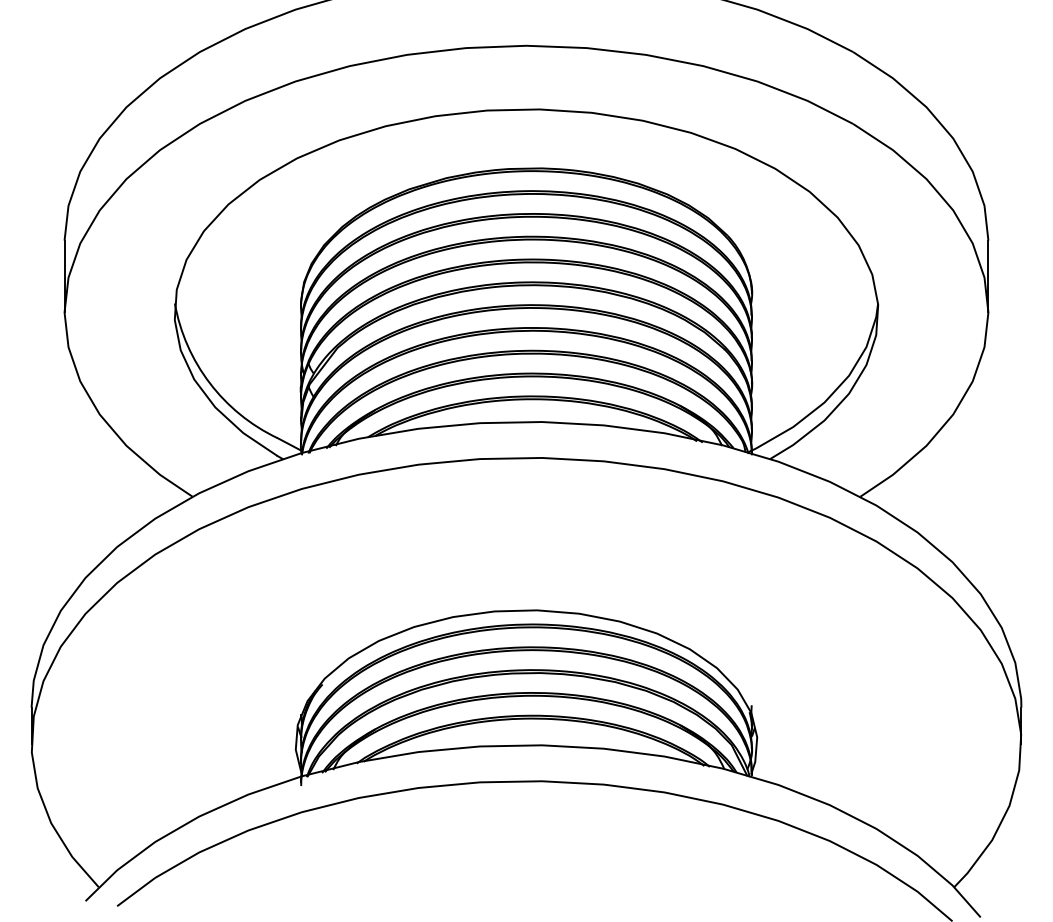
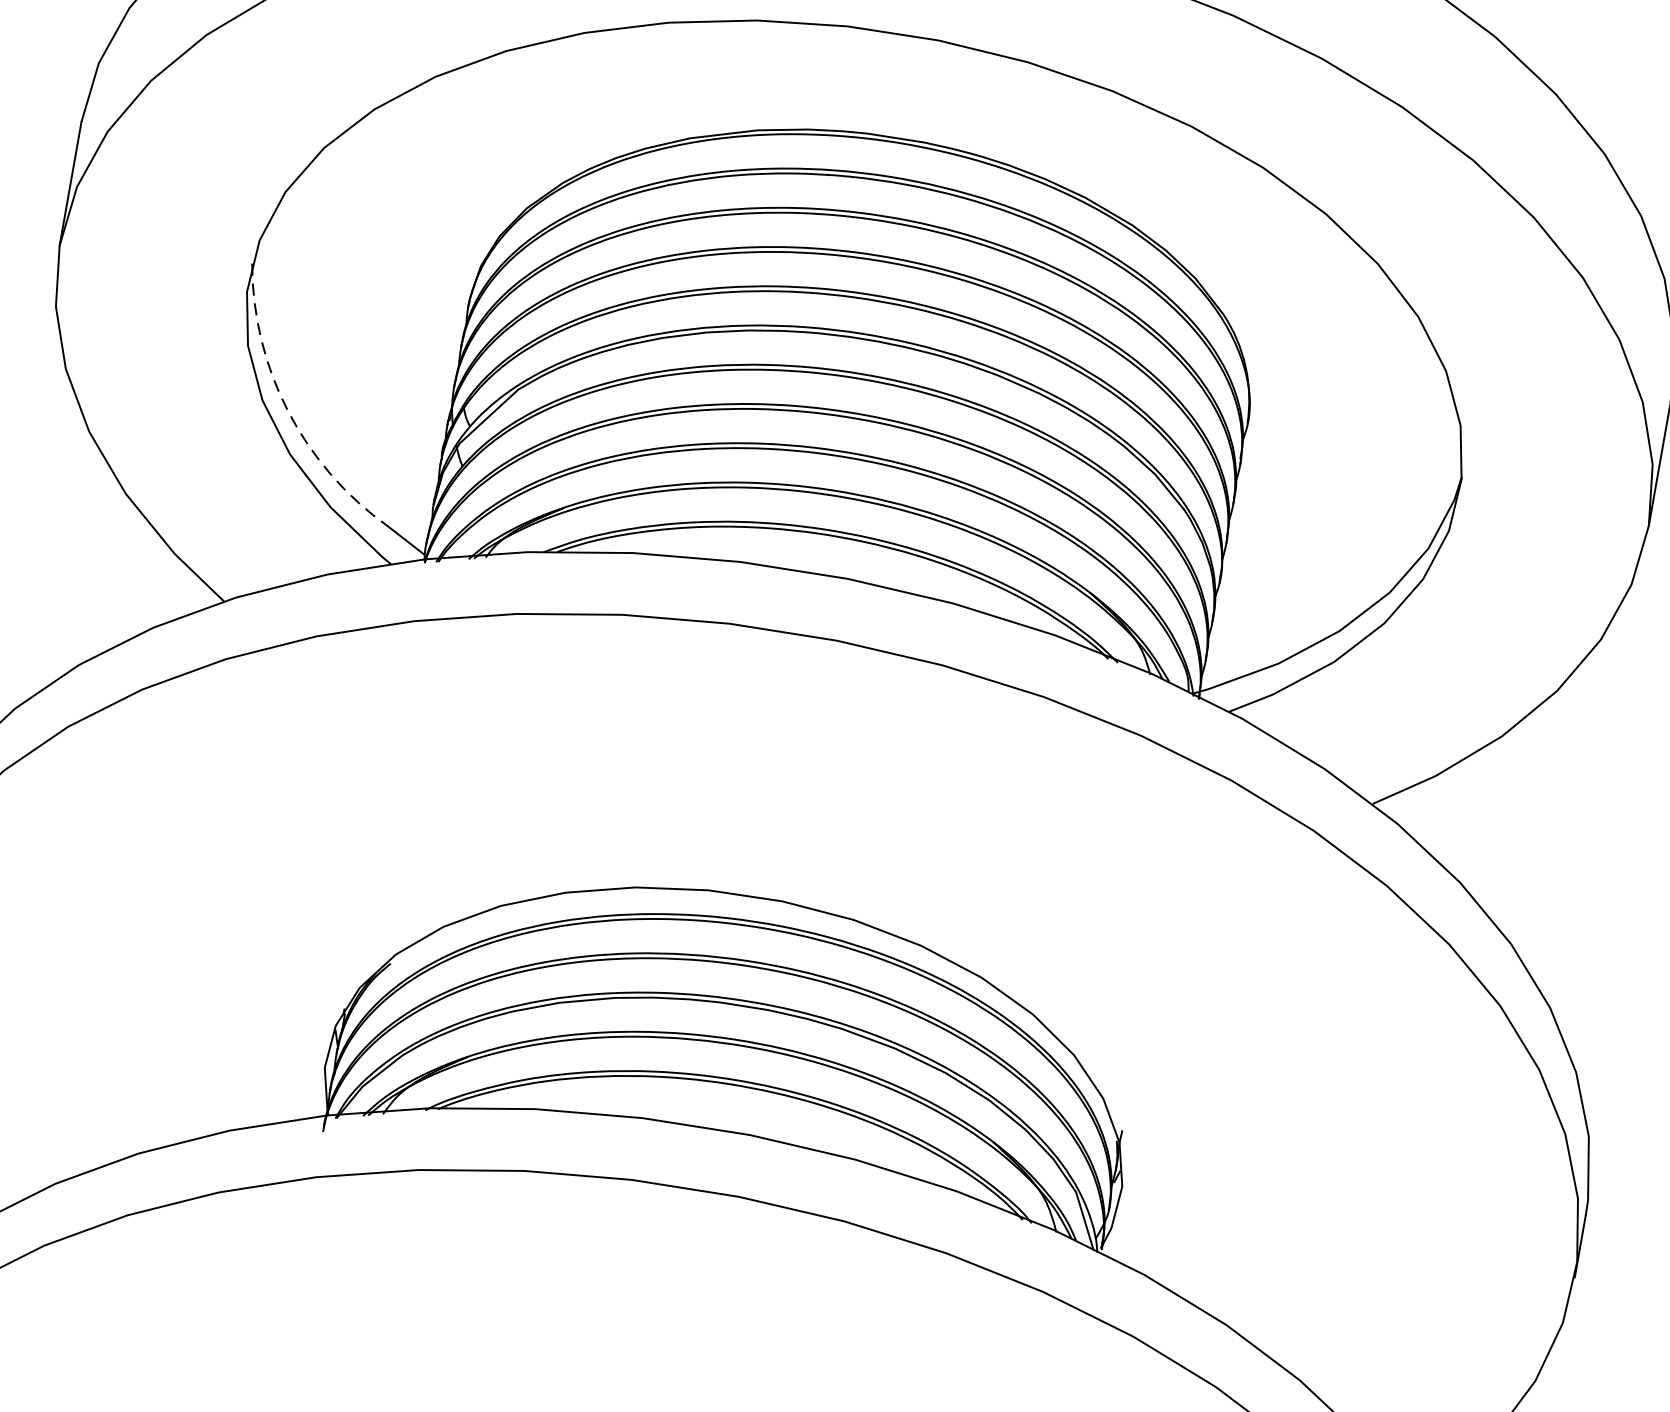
arc: (209, 383) -> (287, 411), solid -> dashed

